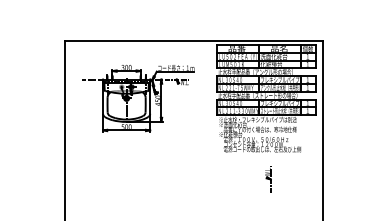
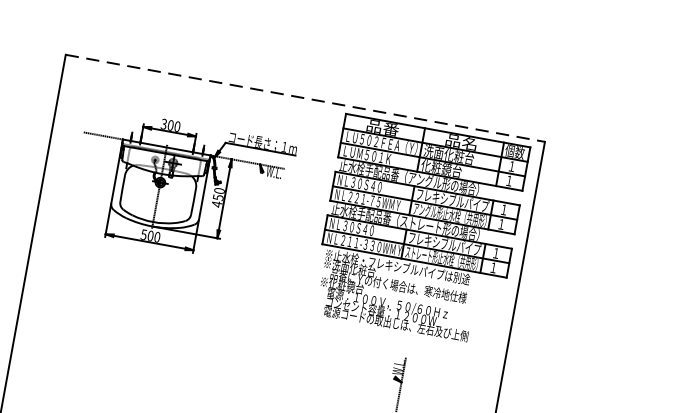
line: (194, 40) -> (306, 97), solid -> dashed

